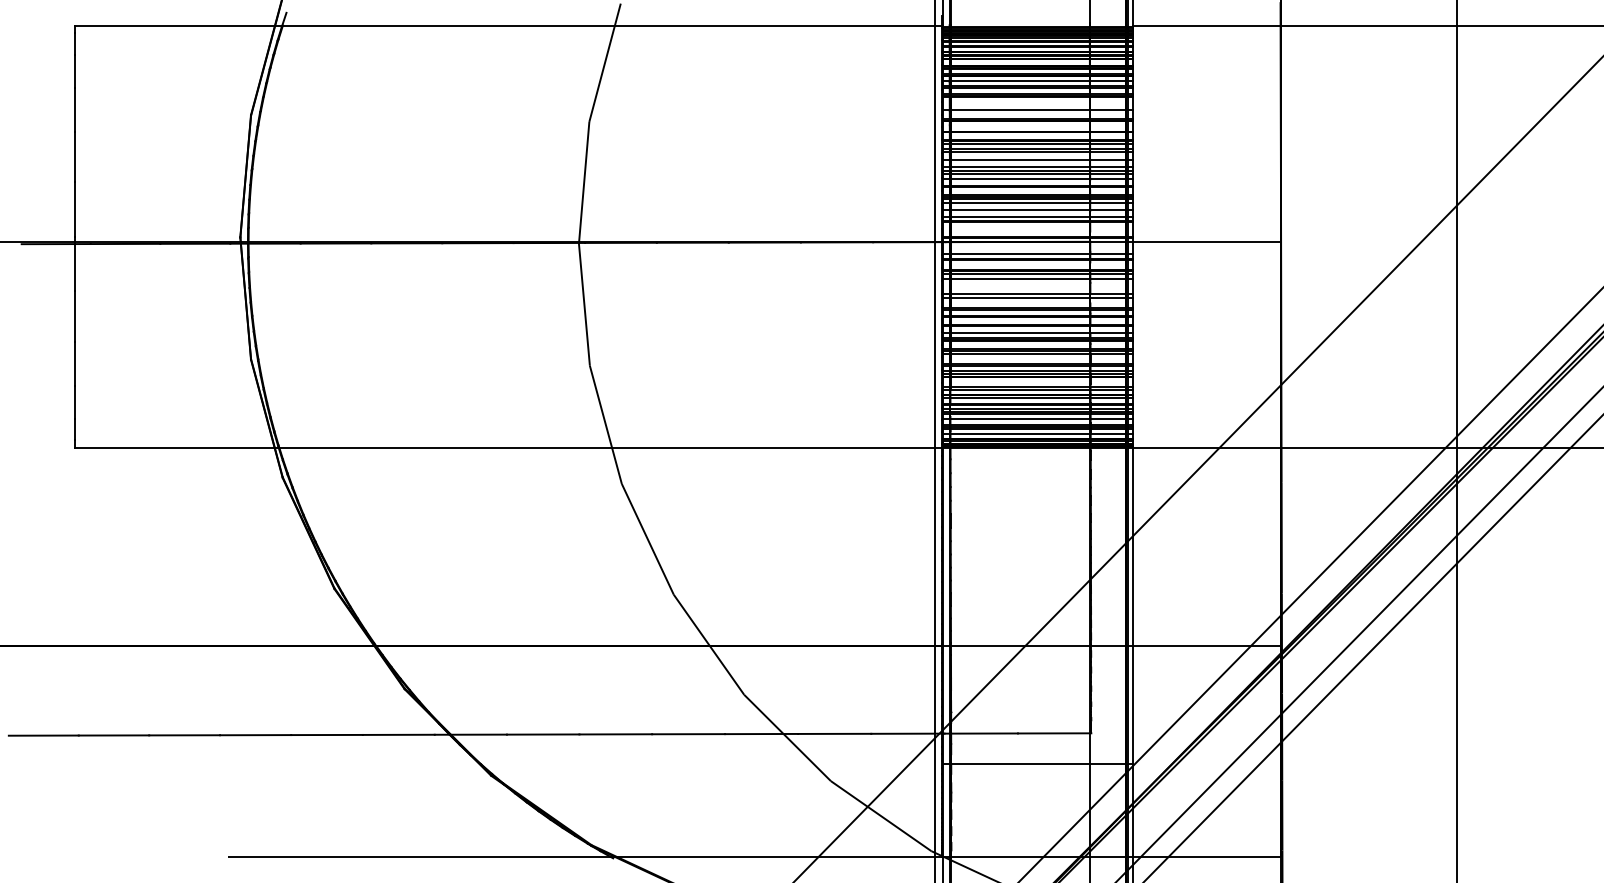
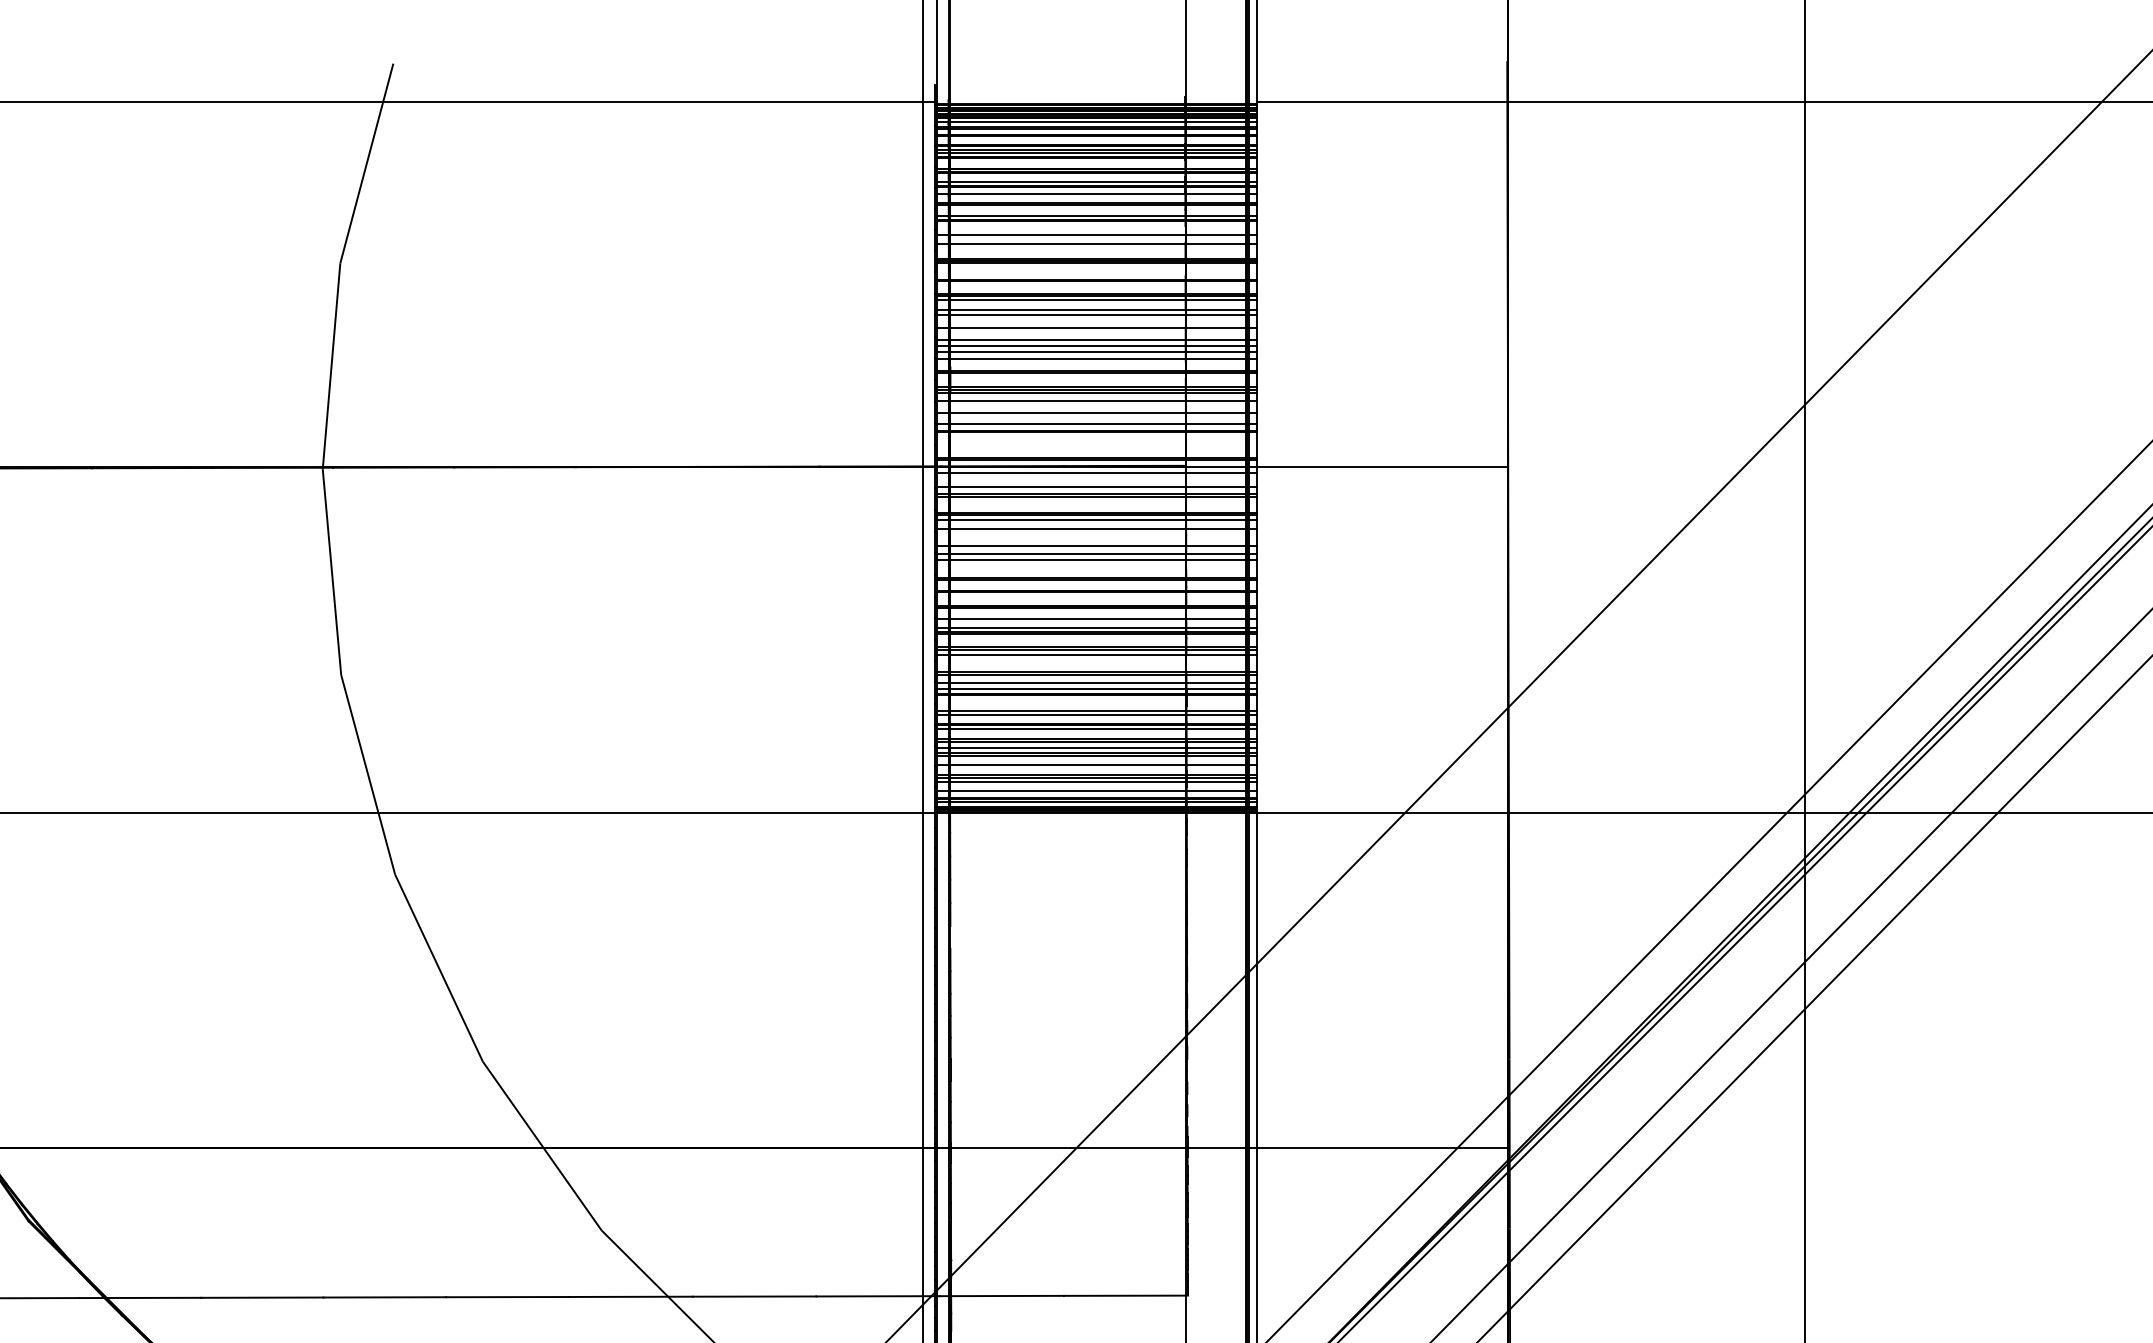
line: (1037, 104) -> (1096, 233), added
line: (1037, 245) -> (1096, 472), added
line: (1037, 289) -> (1096, 546), added

